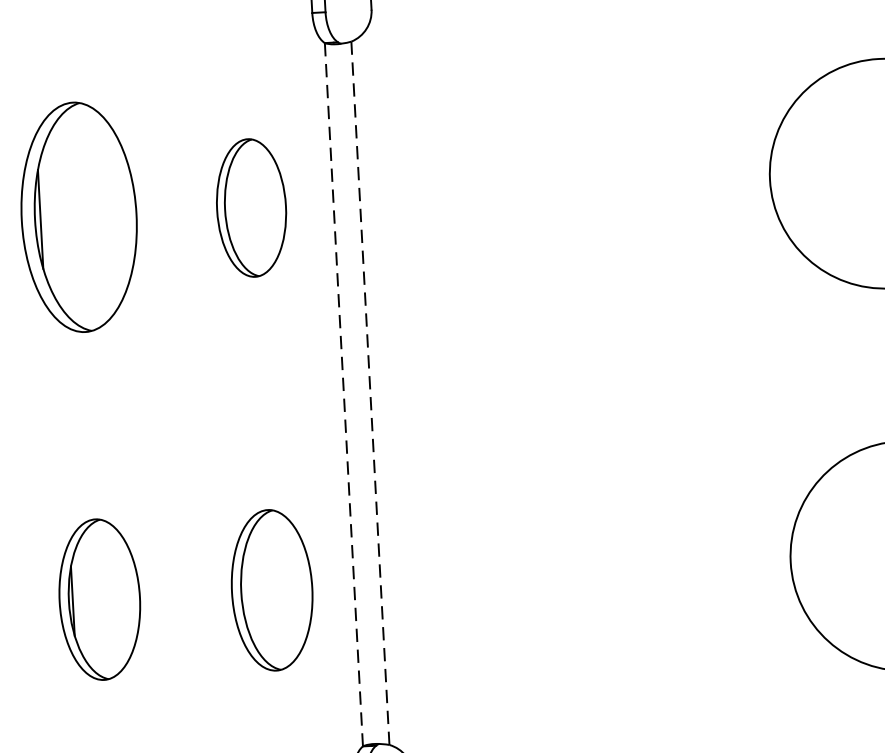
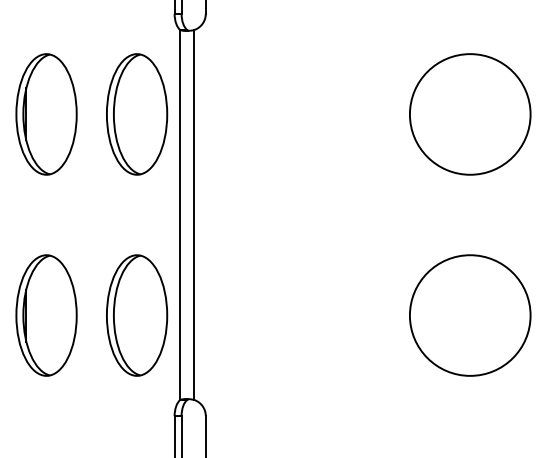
part: (252, 208) -> (137, 114), size x1.67
line: (370, 394) -> (194, 215), dashed -> solid
line: (344, 395) -> (180, 215), dashed -> solid
part: (272, 590) -> (137, 315), size x1.43
part: (99, 599) -> (46, 315), size x1.43

